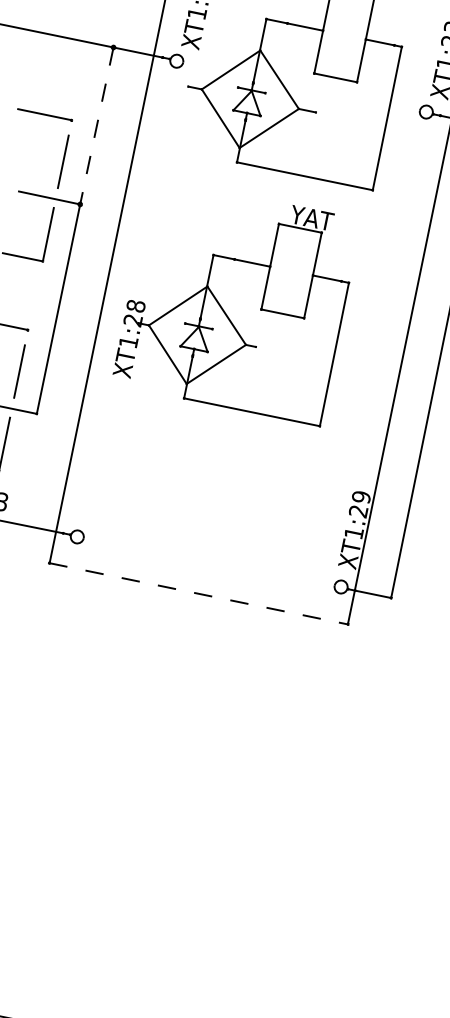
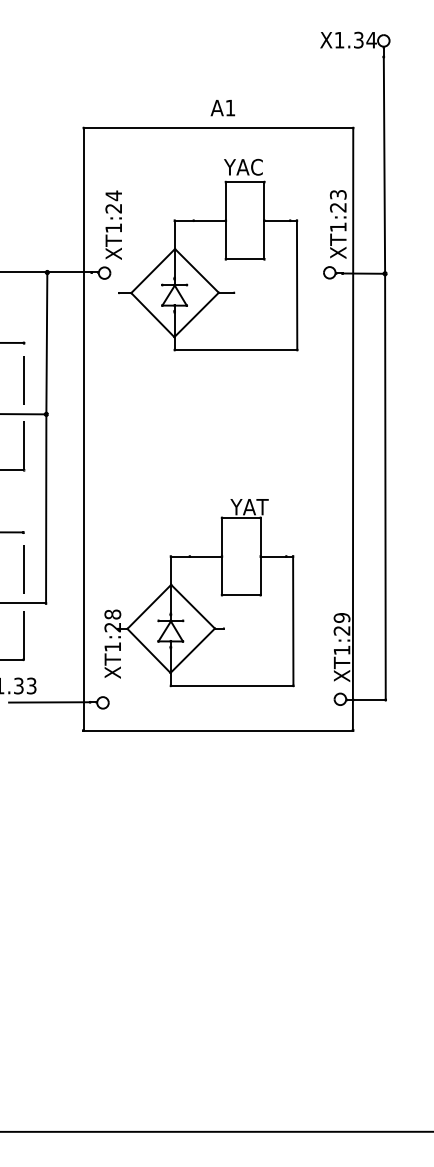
line: (96, 125) -> (46, 343), dashed -> solid
part: (236, 302) -> (199, 593), moved
line: (198, 593) -> (218, 730), dashed -> solid

